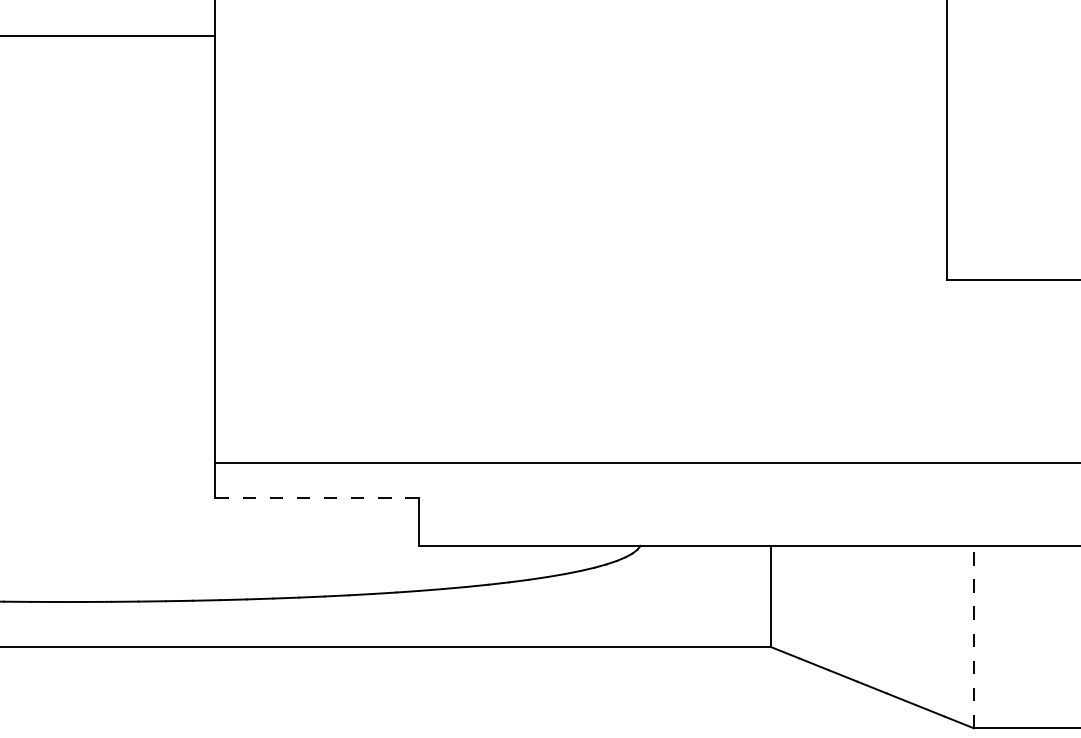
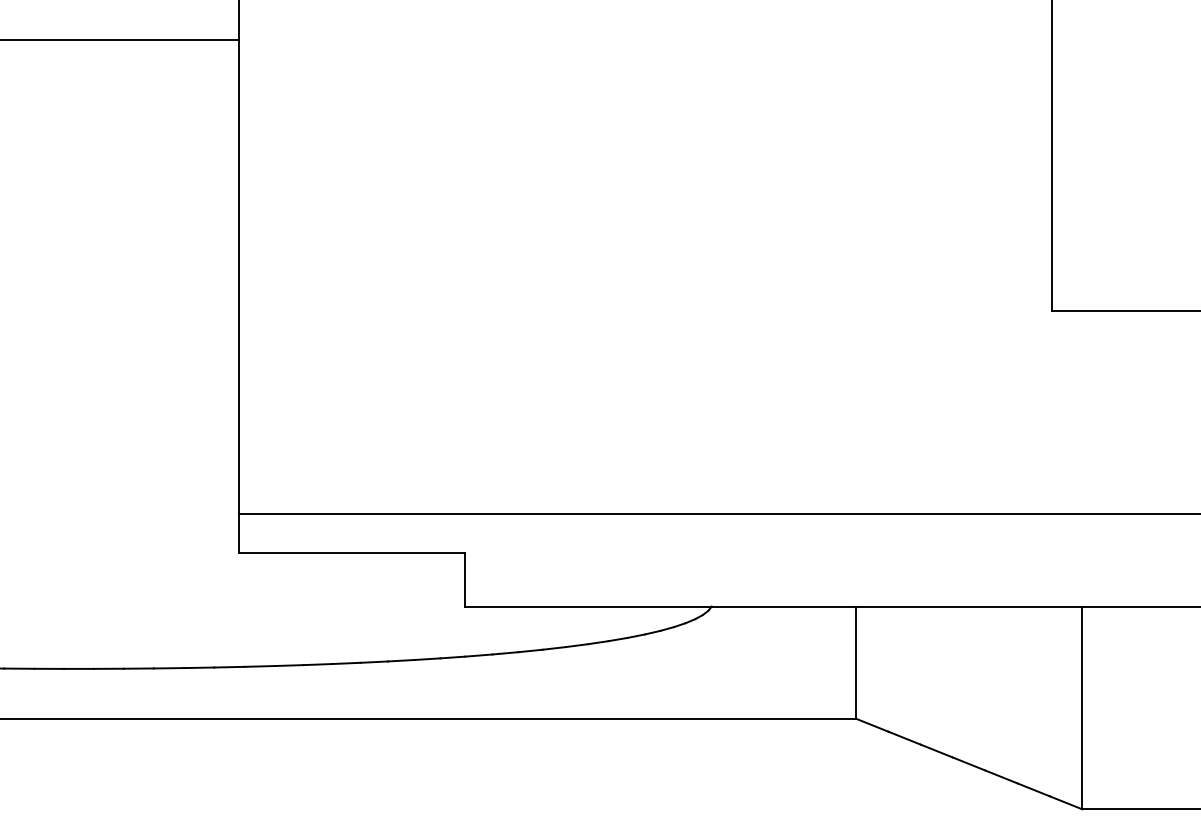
line: (317, 498) -> (352, 553), dashed -> solid
line: (973, 636) -> (1081, 707), dashed -> solid

